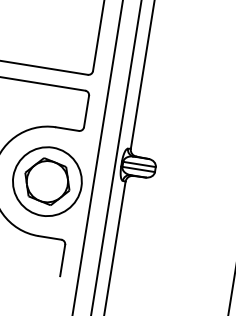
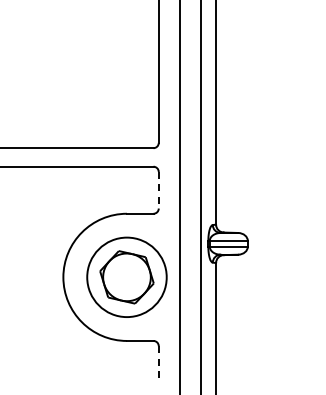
line: (86, 111) -> (158, 190), solid -> dashed
line: (62, 260) -> (158, 364), solid -> dashed

